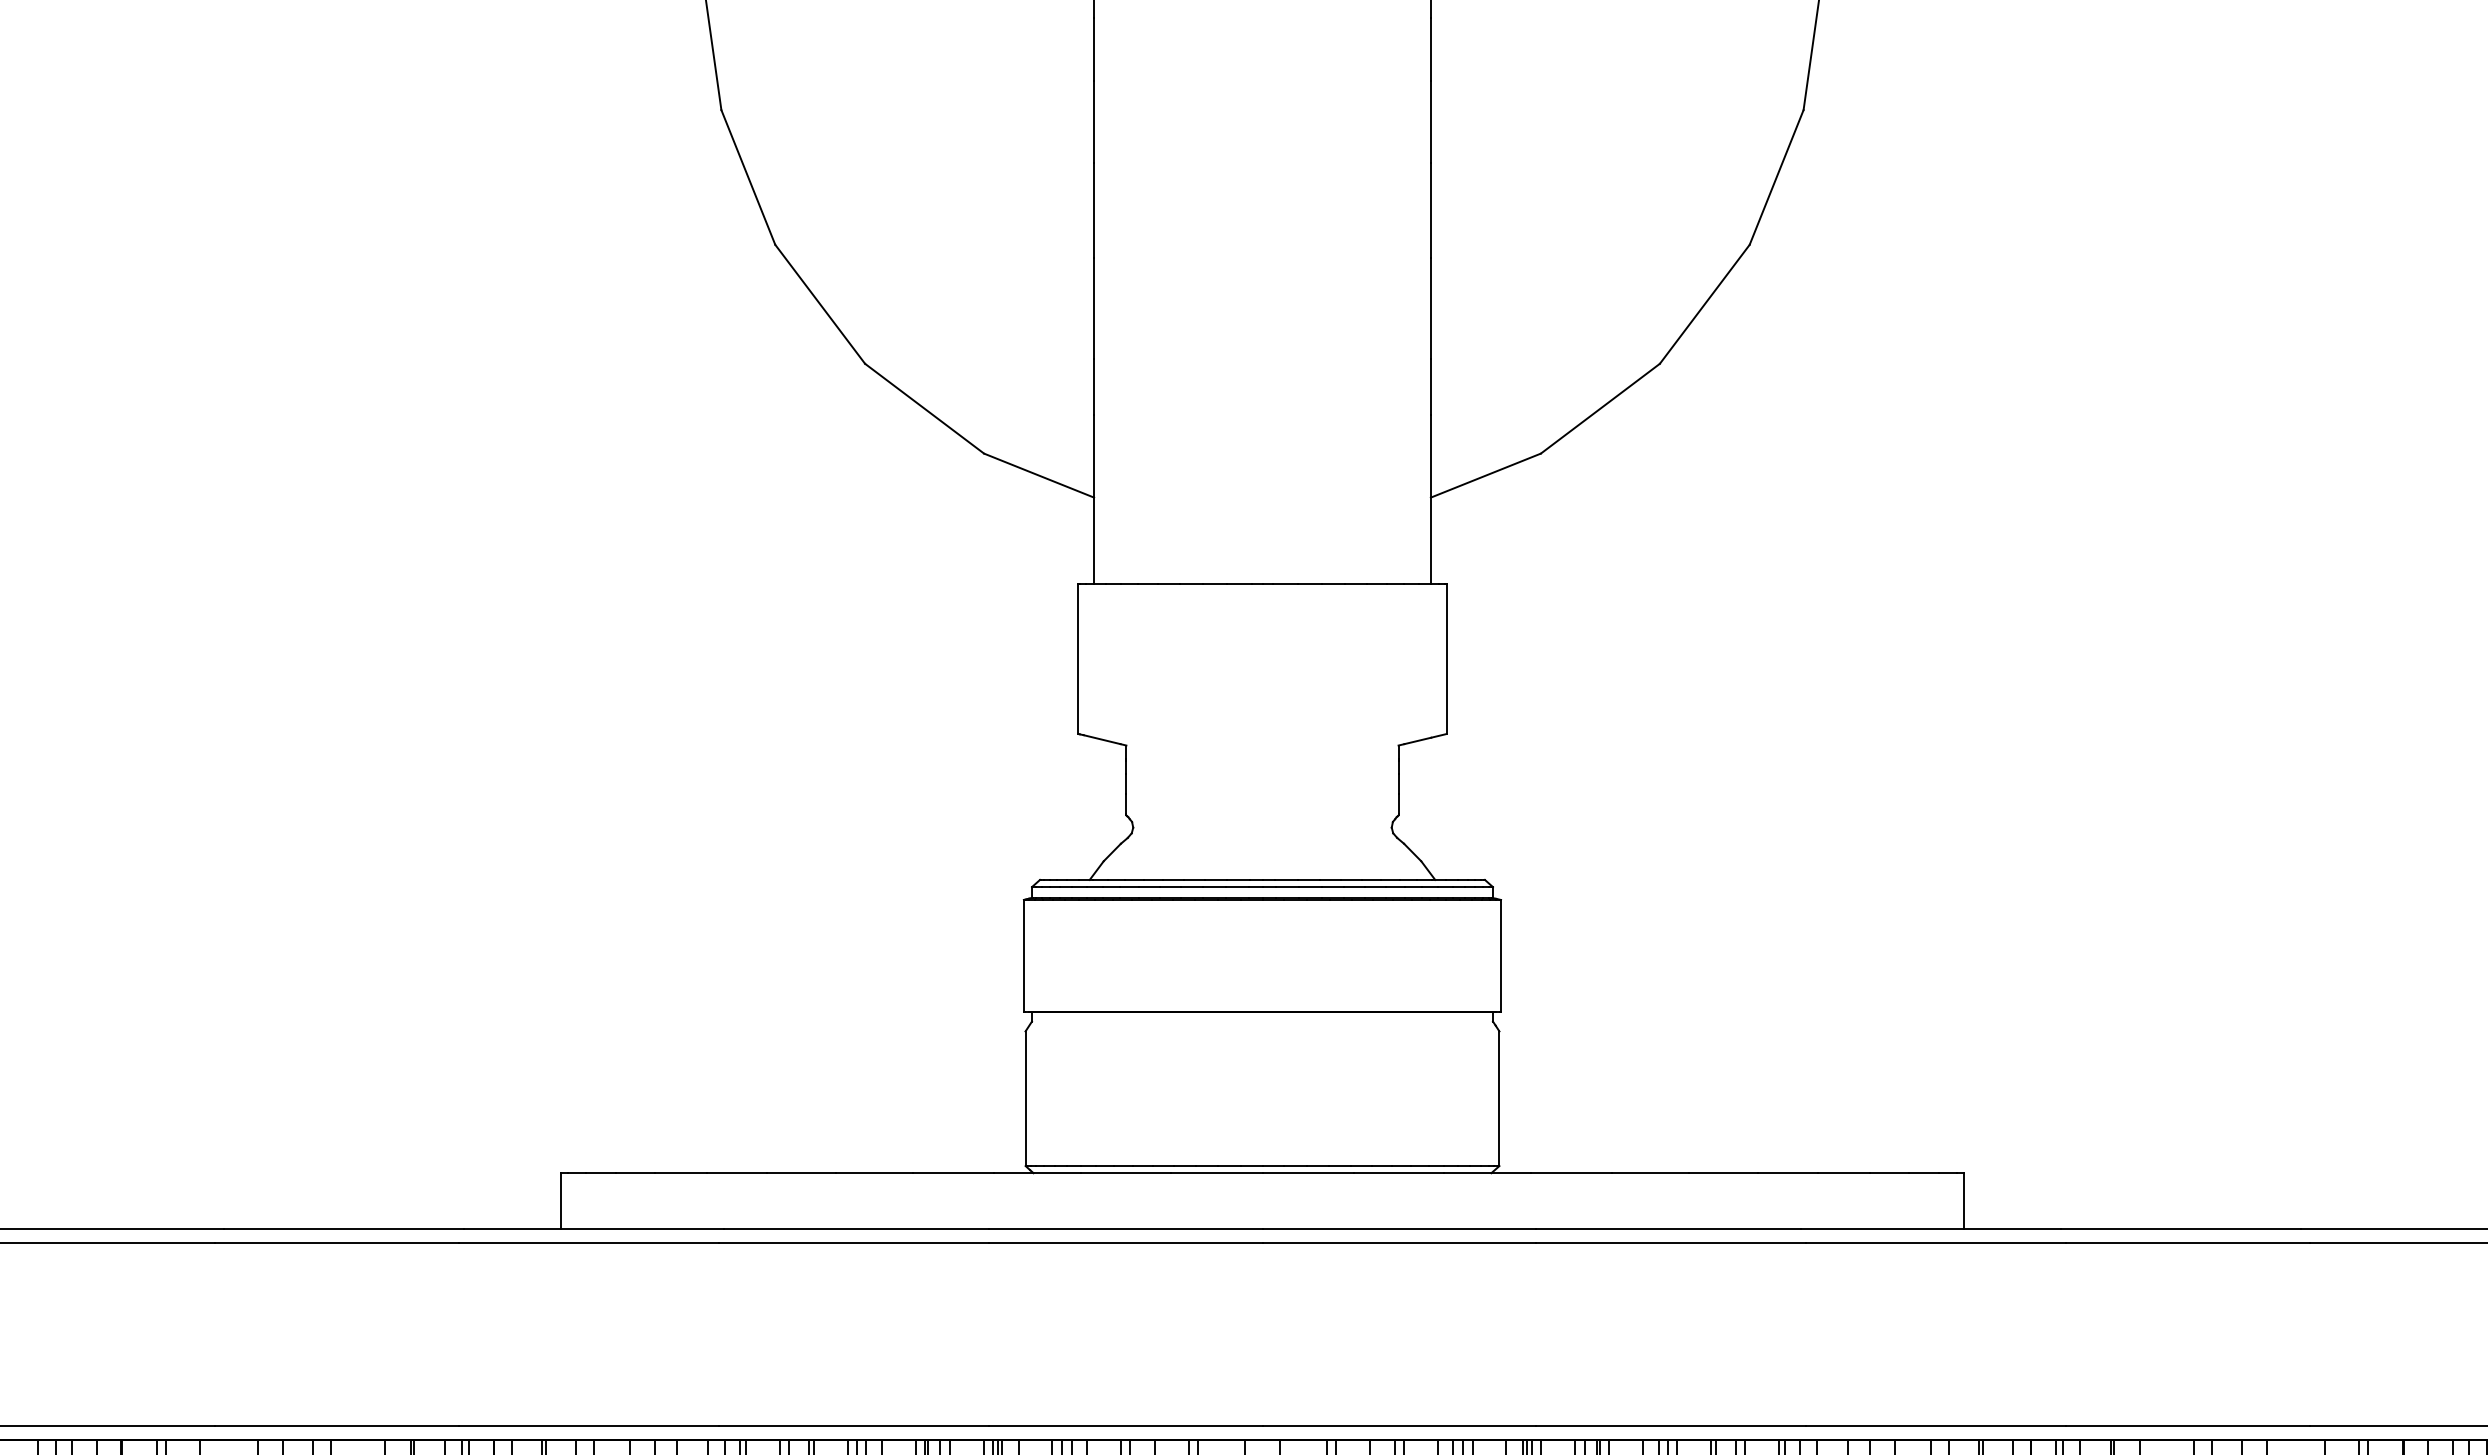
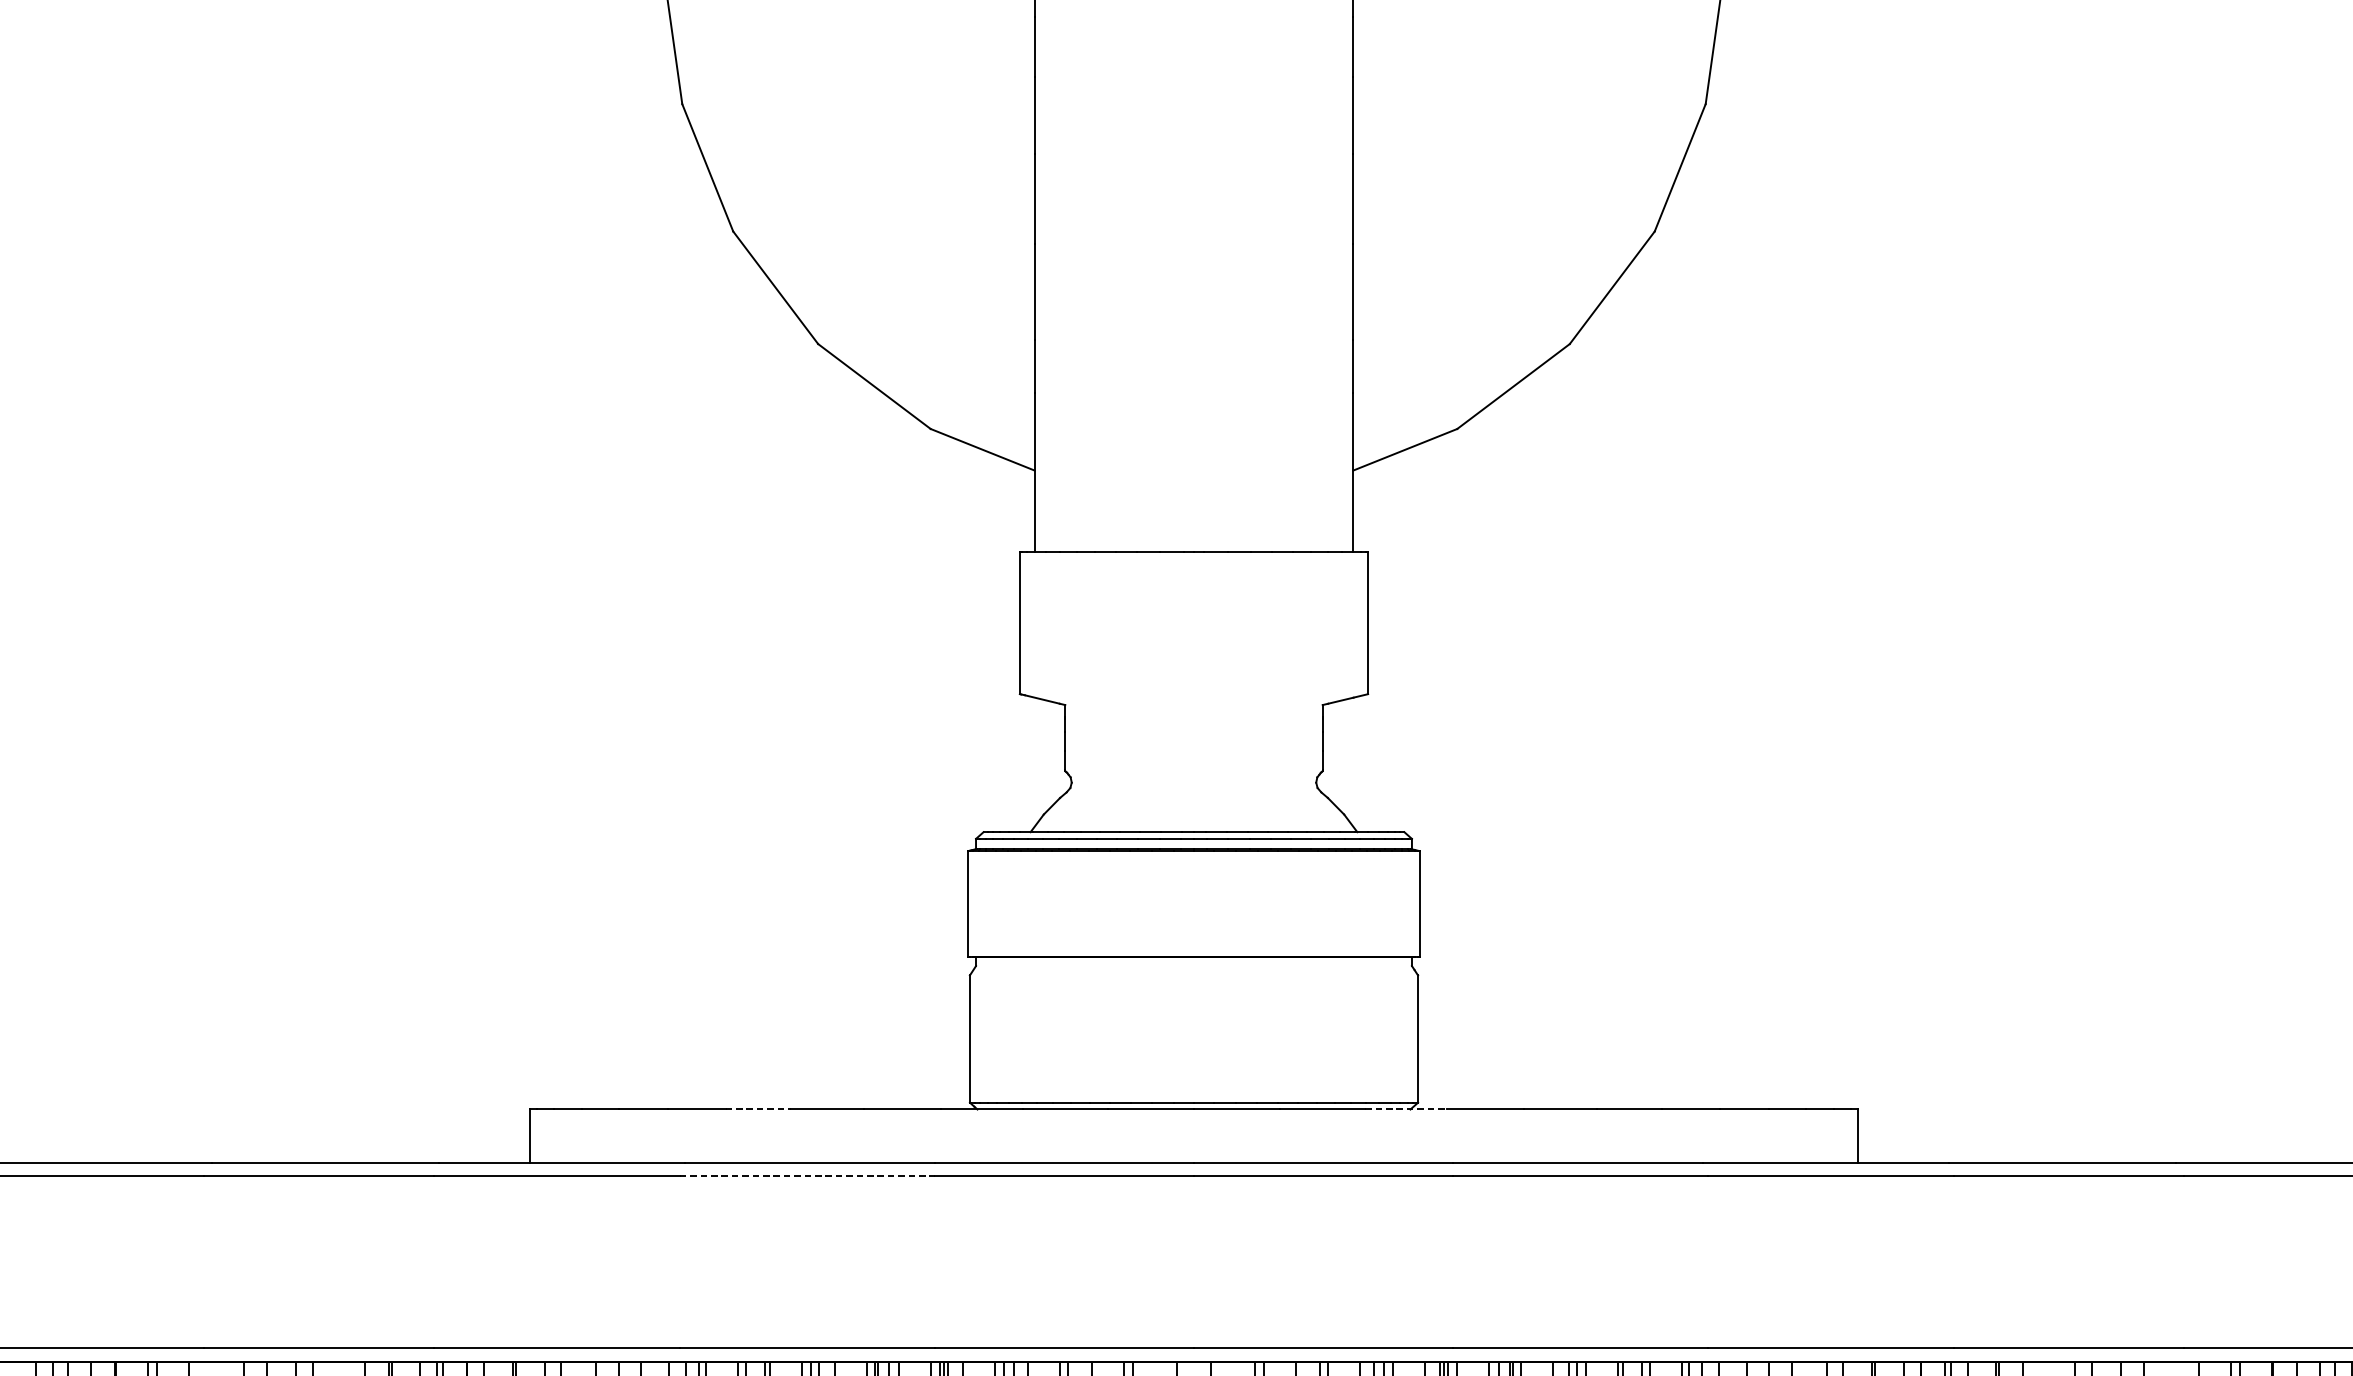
line: (802, 1173) -> (758, 1109), solid -> dashed
line: (1487, 1173) -> (1406, 1109), solid -> dashed
line: (854, 1243) -> (808, 1175), solid -> dashed

